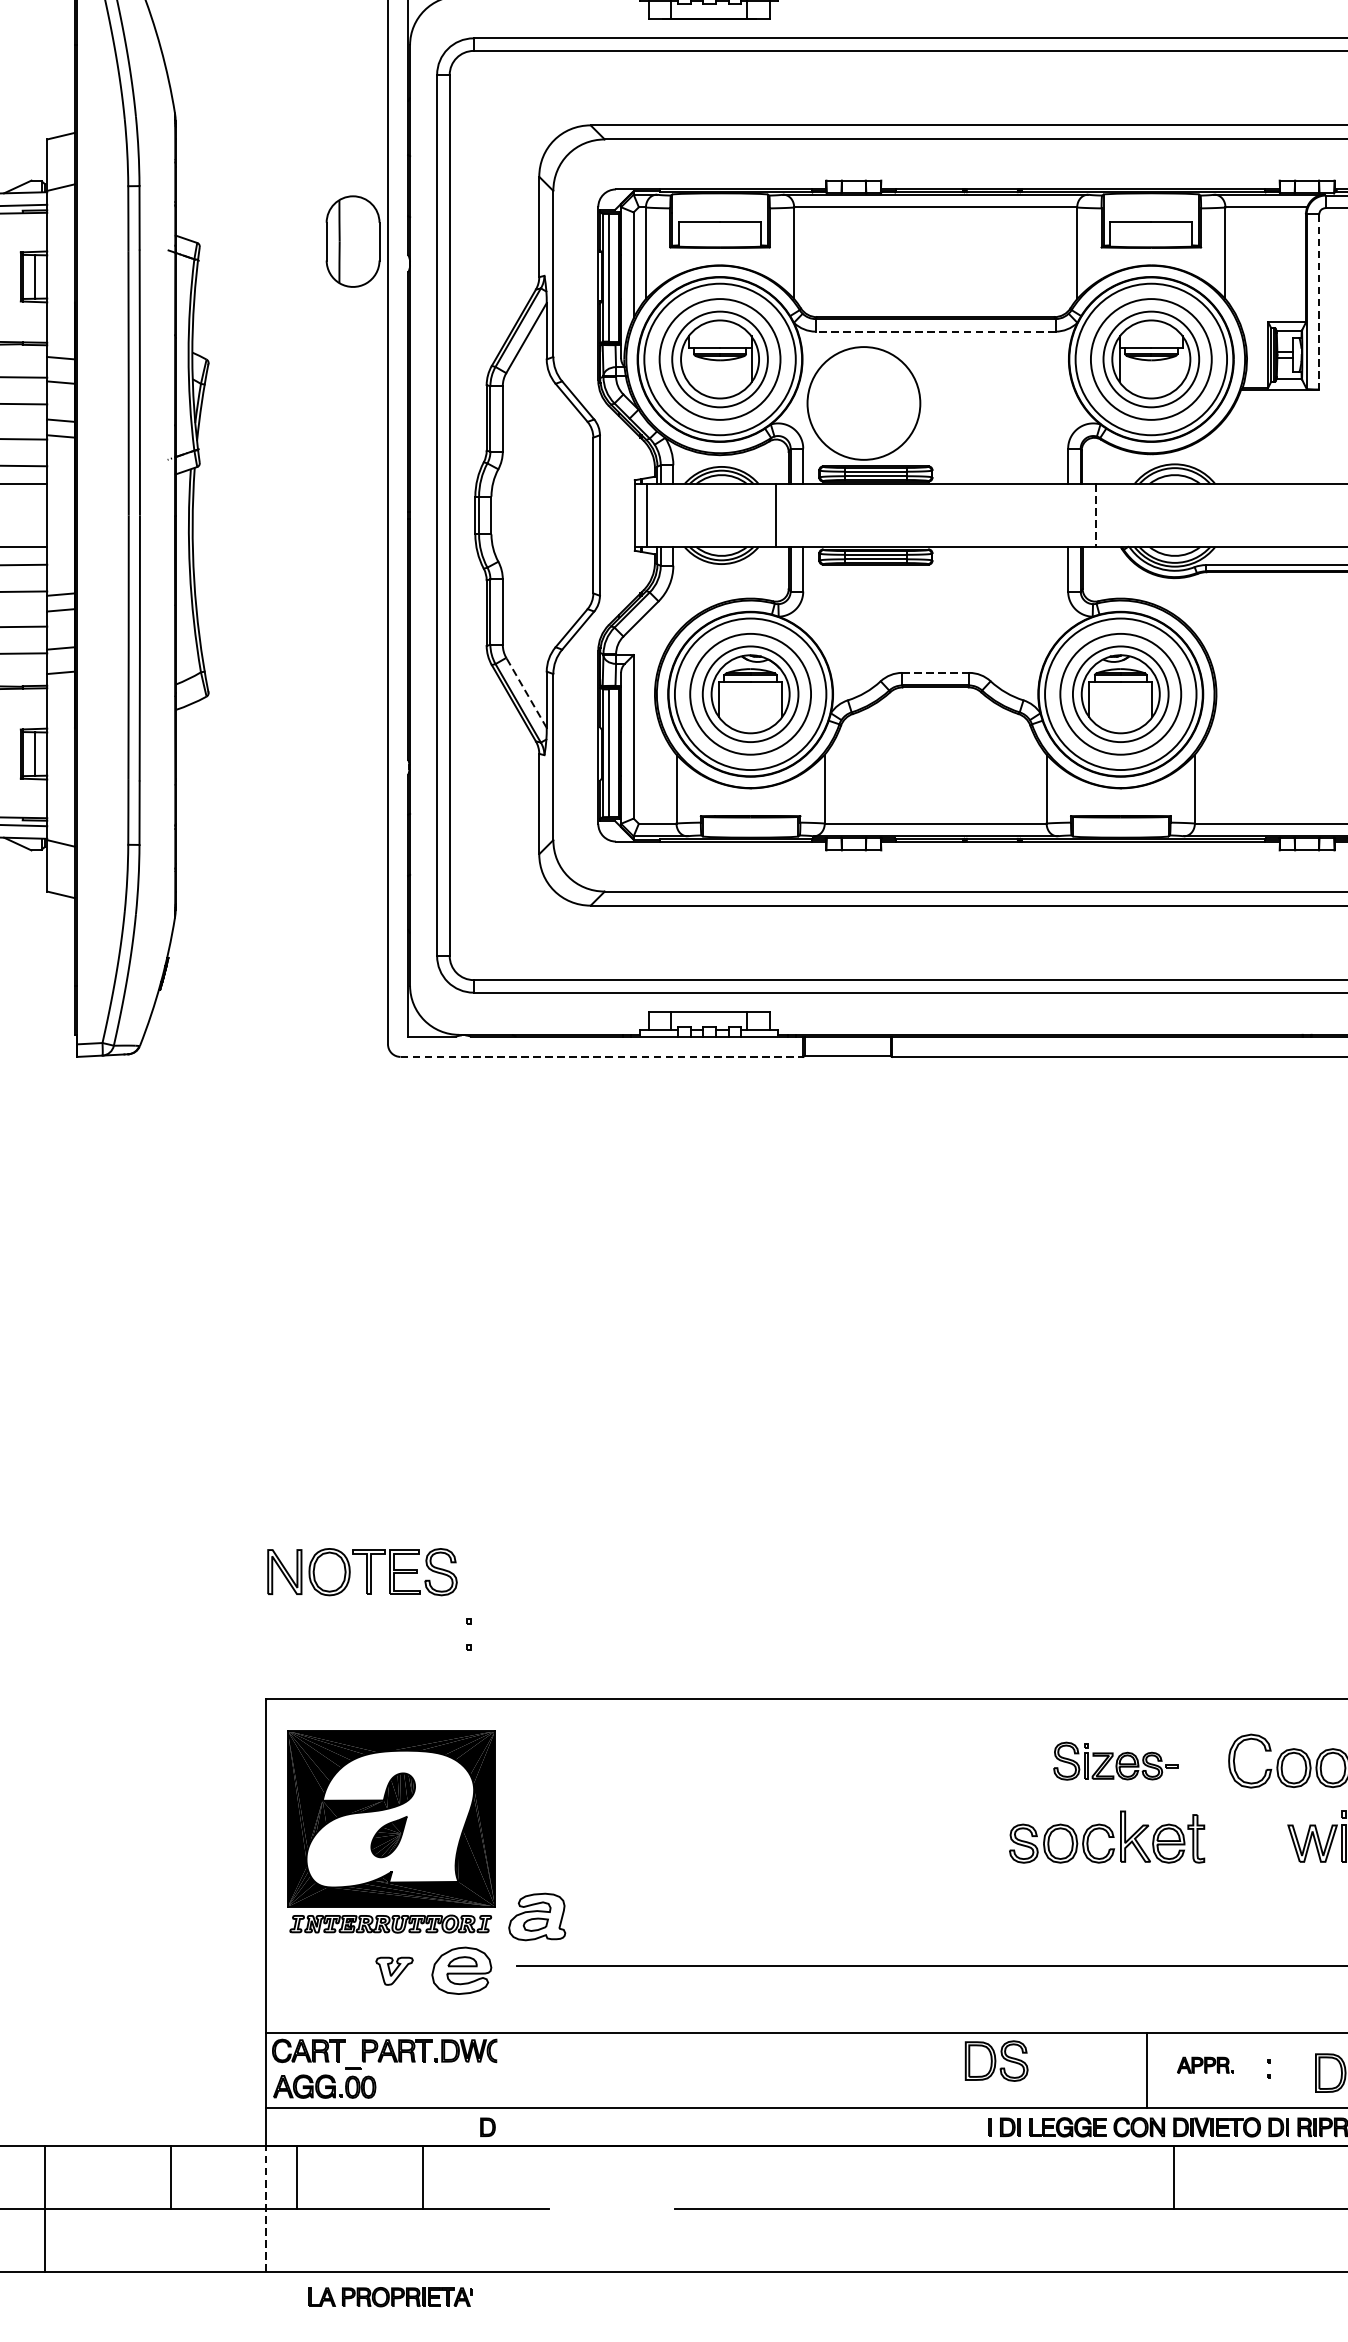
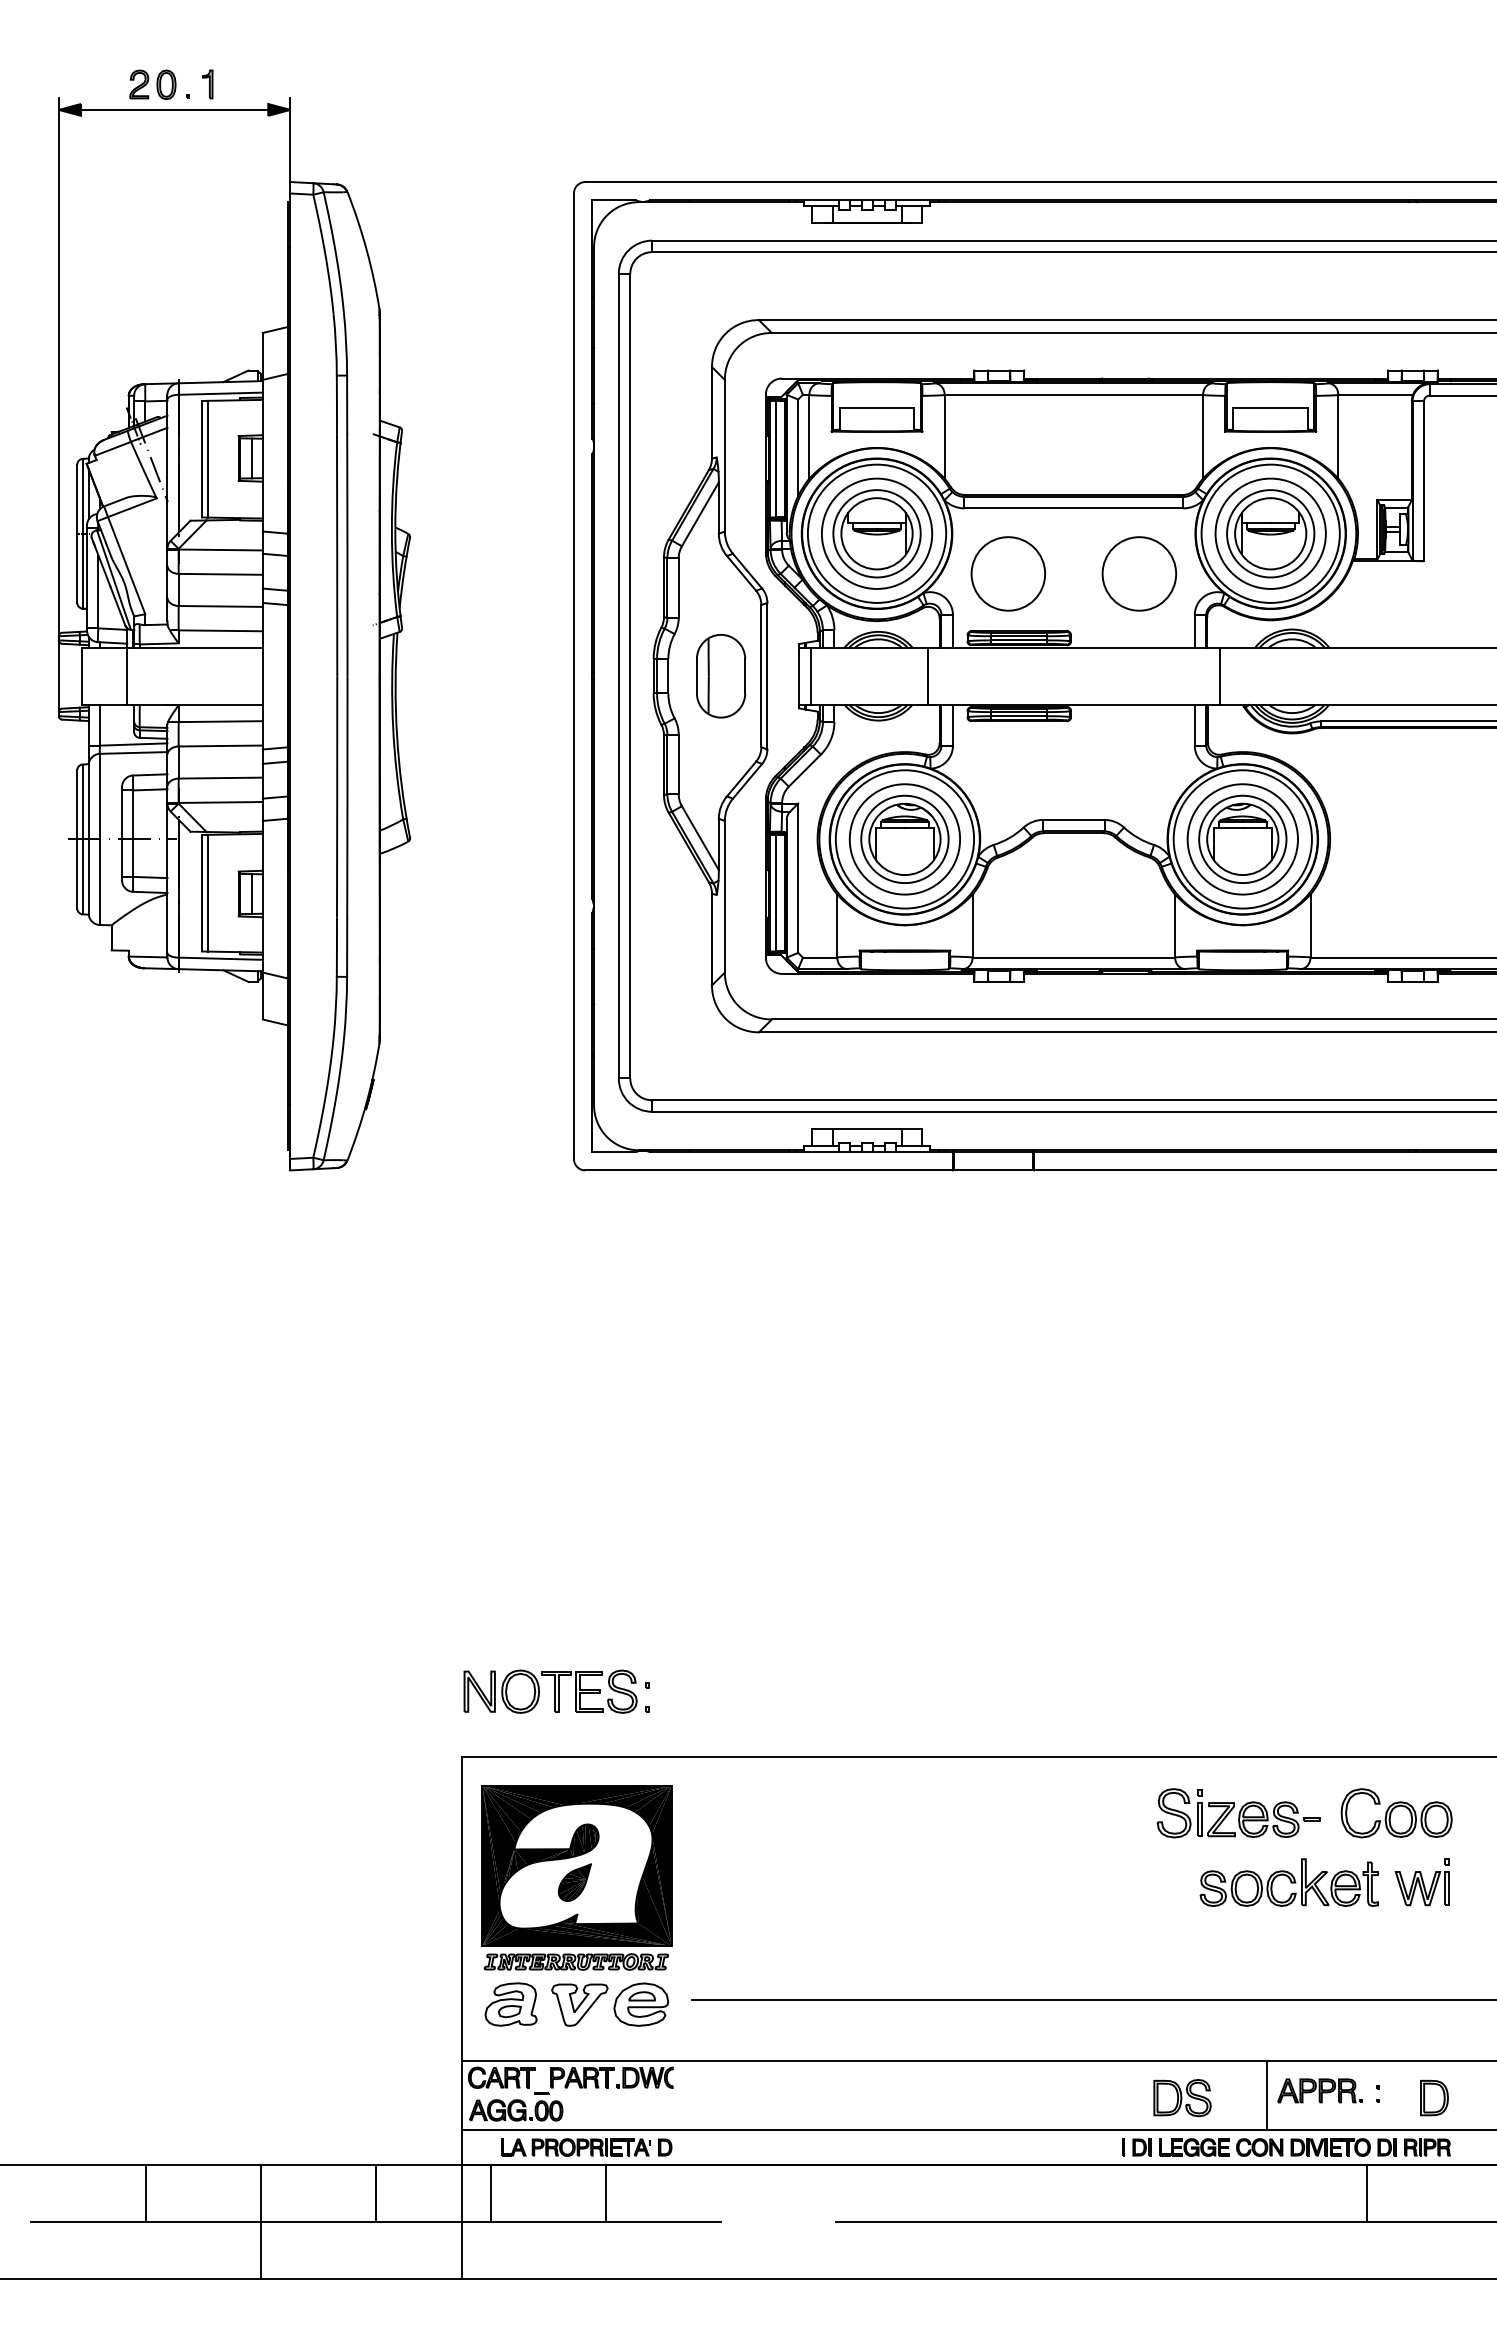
part: (353, 241) -> (721, 676), moved
line: (1318, 302) -> (1423, 481), dashed -> solid
line: (935, 331) -> (1073, 508), dashed -> solid
circle: (864, 402) -> (1008, 573), size x0.71
circle: (1007, 402) -> (1139, 573), added
line: (1095, 515) -> (1219, 676), dashed -> solid
line: (935, 672) -> (1073, 819), dashed -> solid
line: (526, 693) -> (700, 838), dashed -> solid
line: (602, 1056) -> (769, 1170), dashed -> solid
part: (362, 1571) -> (550, 1691), moved
part: (1116, 1761) -> (1238, 1813), size x1.43
part: (1106, 1836) -> (1288, 1882), moved
part: (536, 1916) -> (510, 2004), moved
part: (394, 1970) -> (579, 2004), size x1.67
part: (996, 2061) -> (1182, 2098), moved
part: (1204, 2064) -> (1319, 2090), size x1.67
line: (1174, 2177) -> (1367, 2193), moved
line: (265, 2208) -> (462, 2221), dashed -> solid
part: (389, 2297) -> (575, 2147), moved

